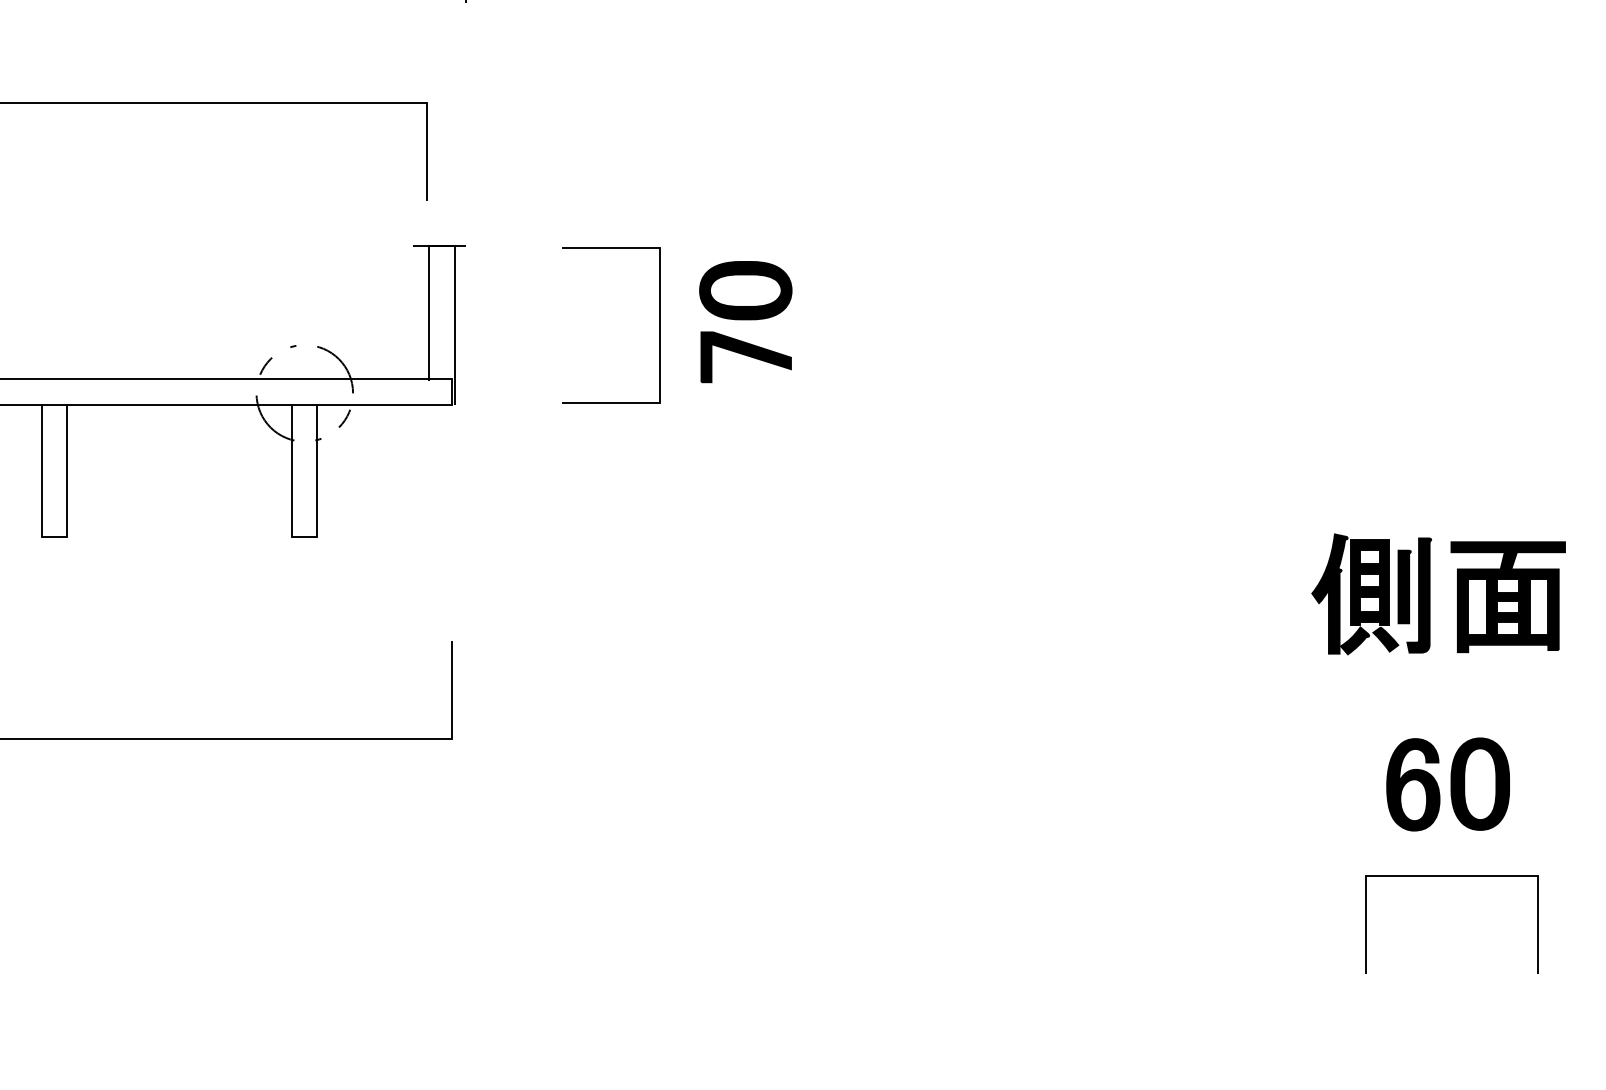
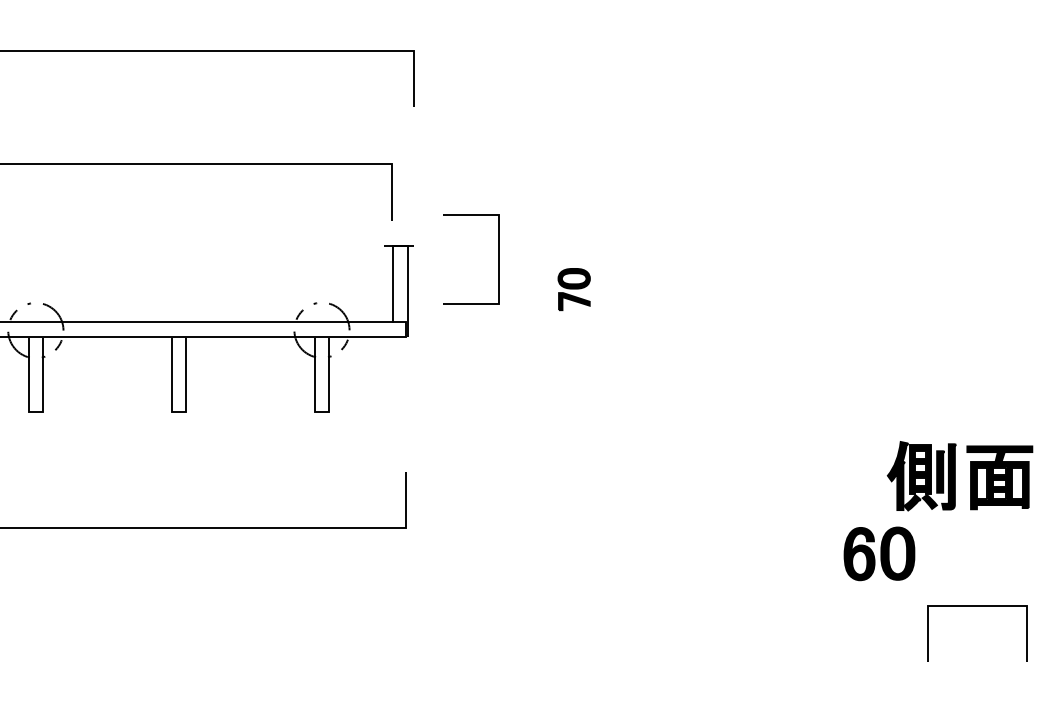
part: (746, 321) -> (574, 289), size x0.6
line: (659, 325) -> (498, 259), moved
part: (1437, 594) -> (959, 476), moved
part: (1448, 783) -> (879, 553), moved

